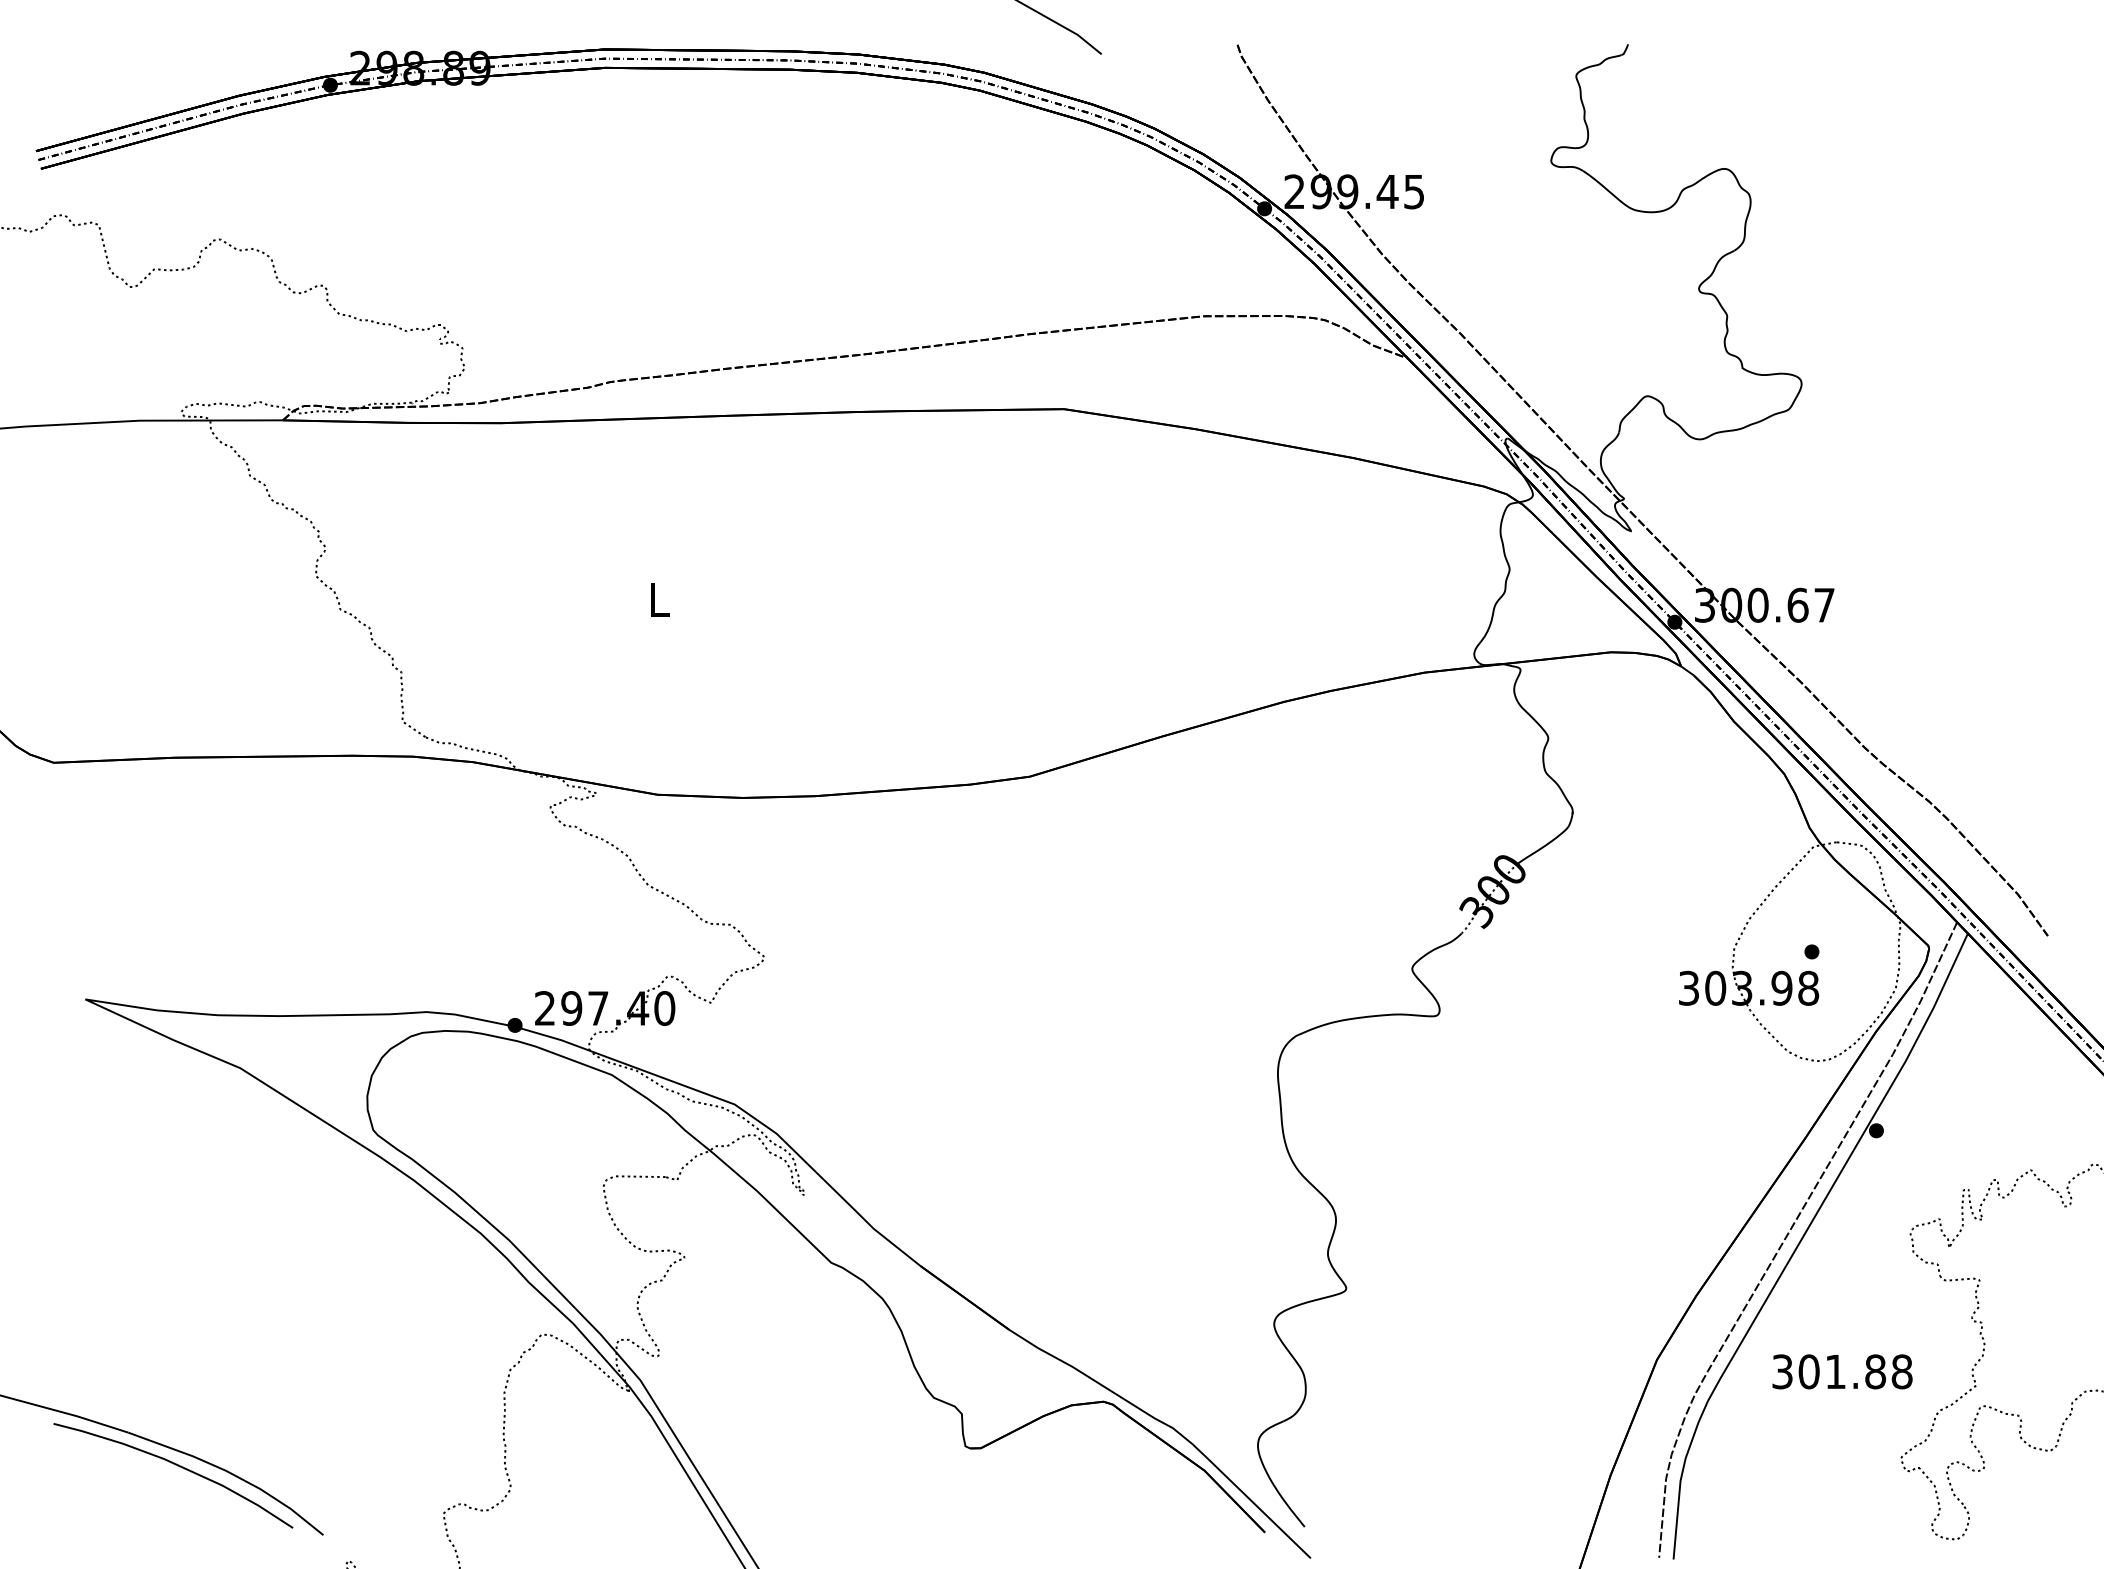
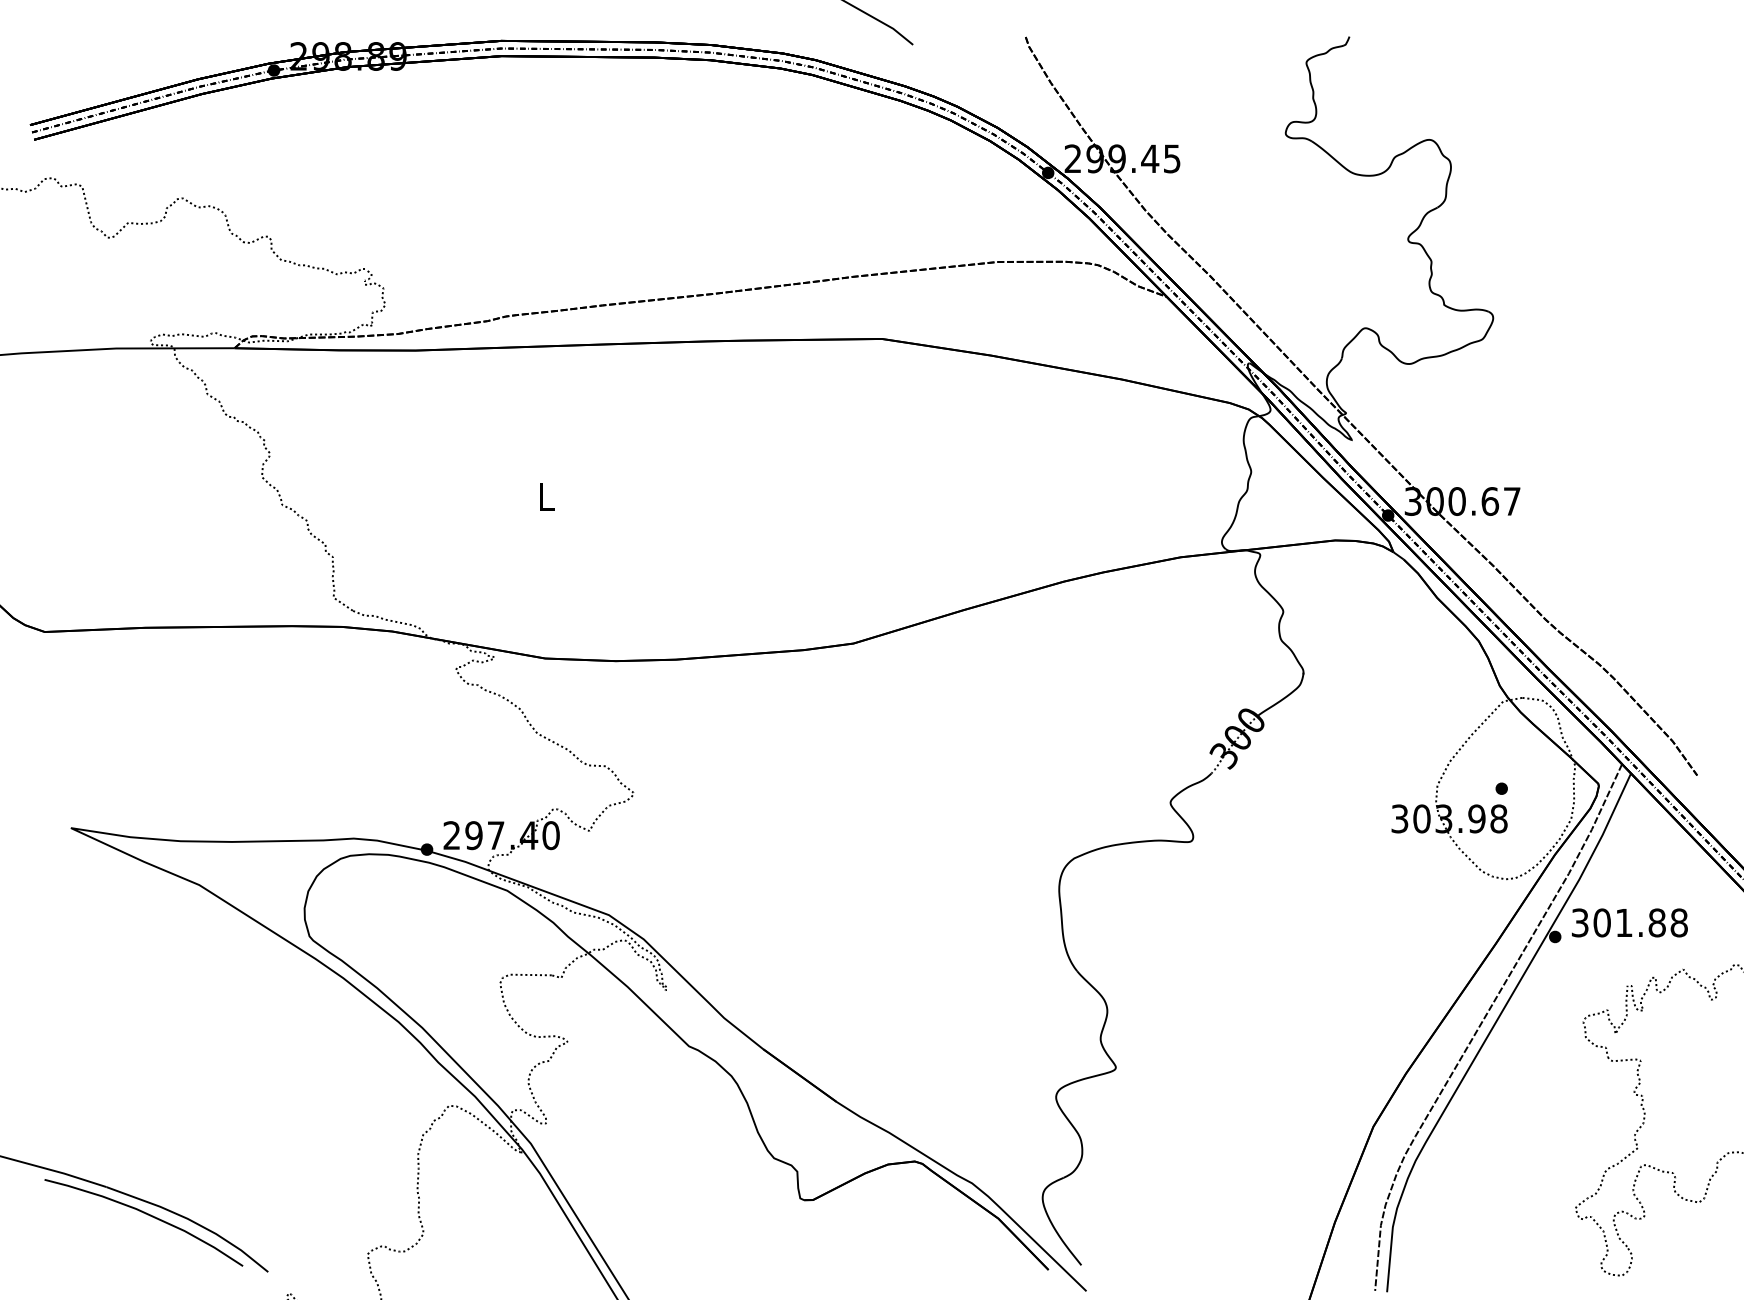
text: (1842, 1371) -> (1629, 922), moved

